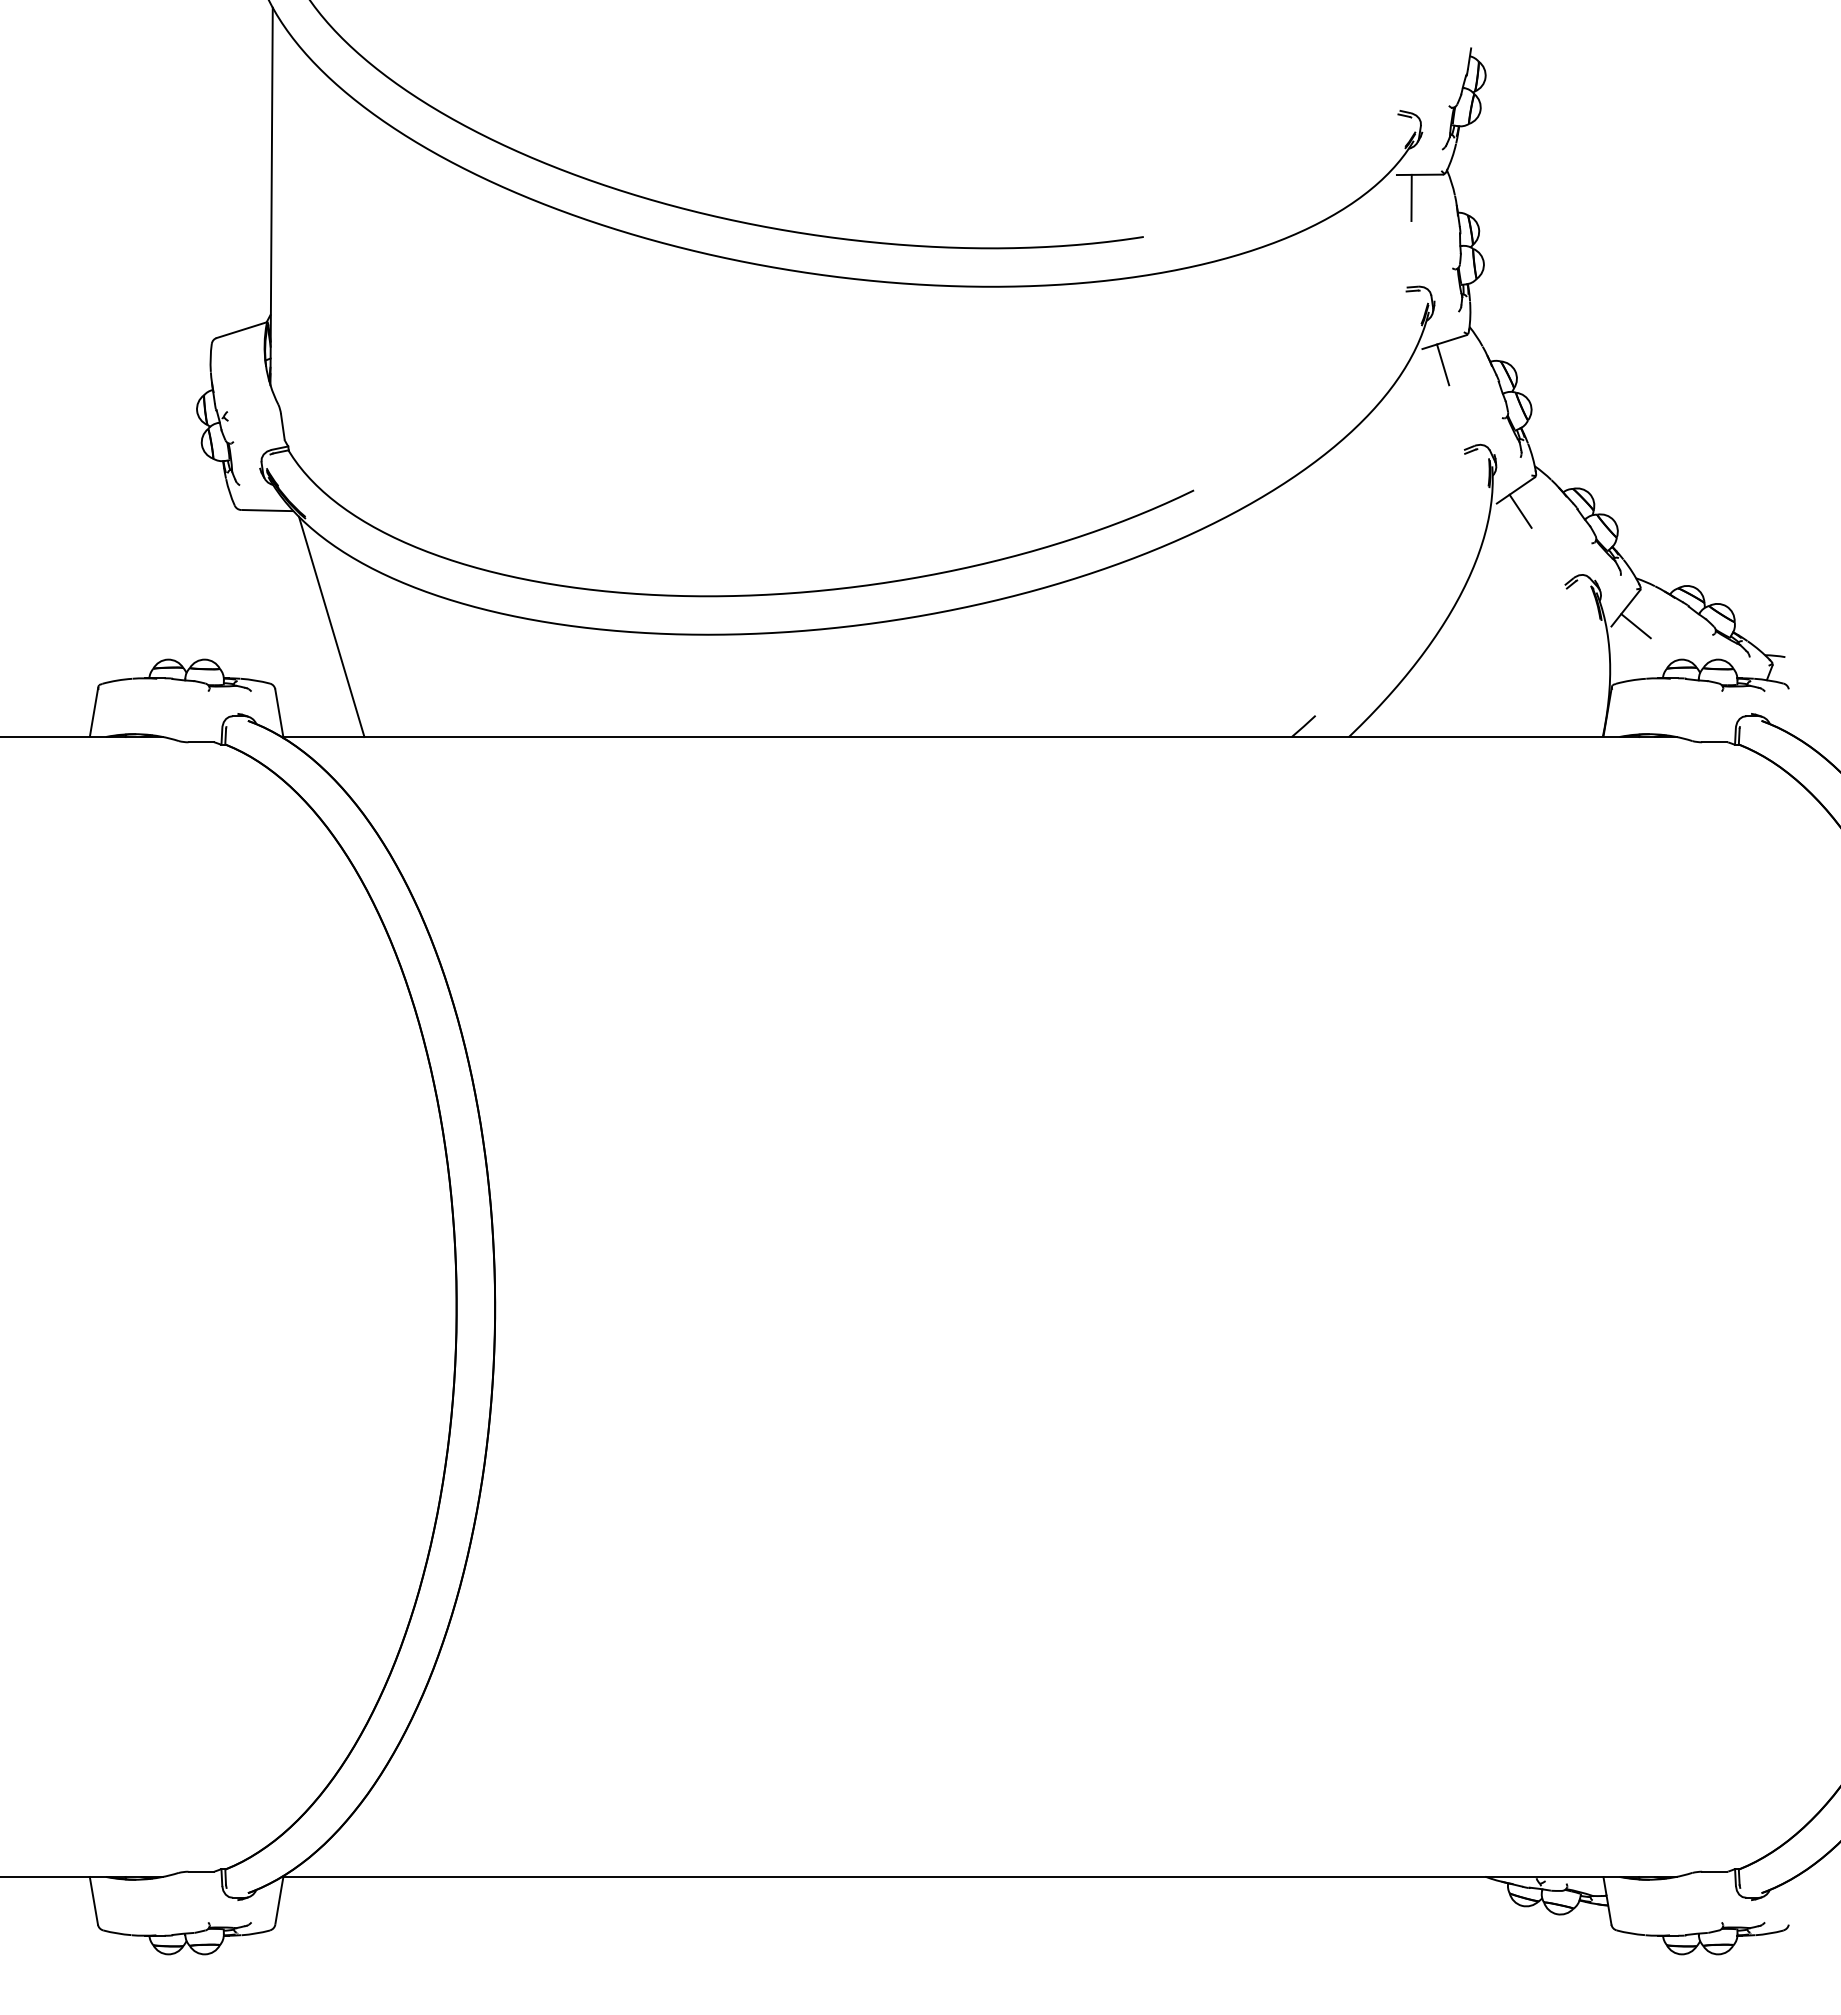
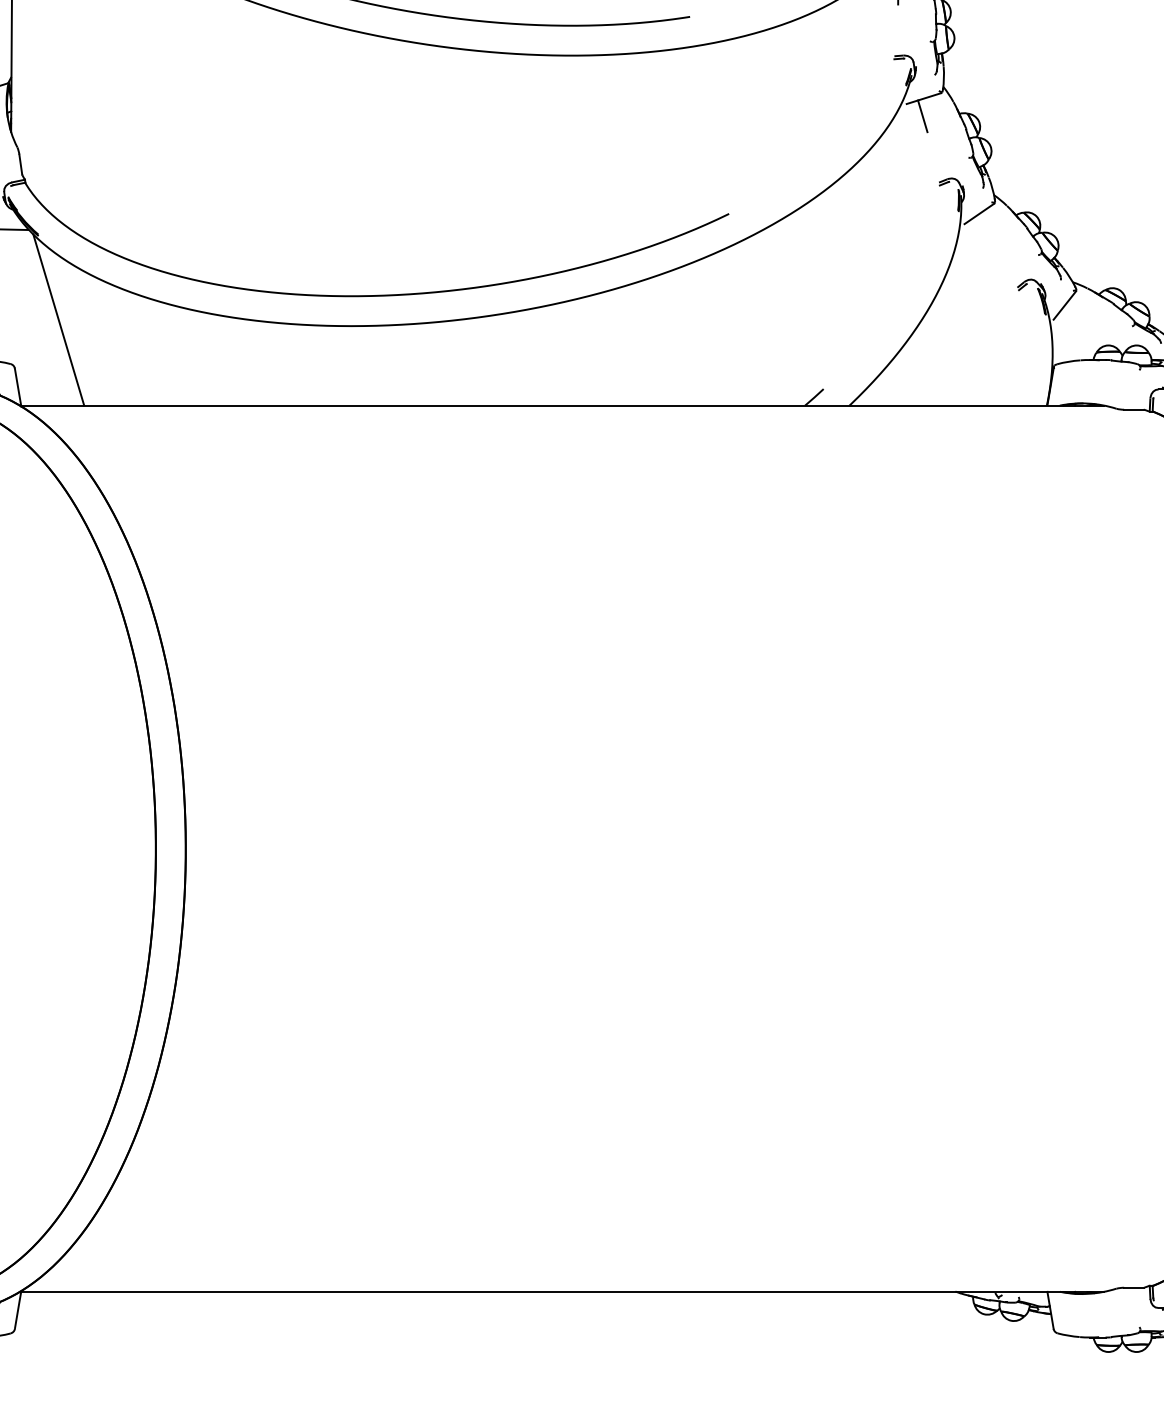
line: (1520, 510) -> (982, 229), removed
line: (1635, 626) -> (1072, 319), removed

